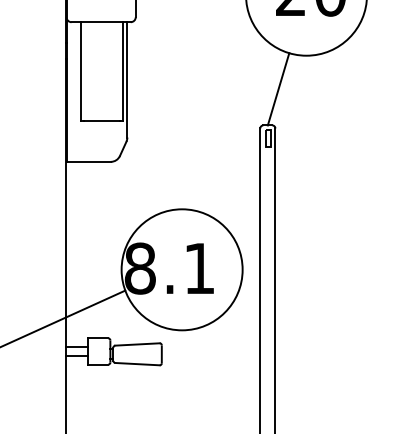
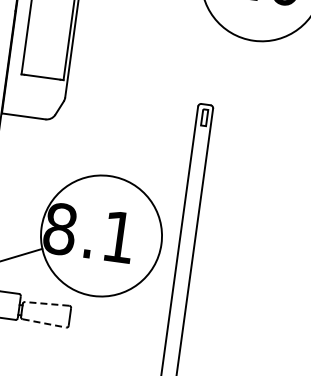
line: (278, 89) -> (221, 70), removed
line: (137, 344) -> (47, 303), solid -> dashed
line: (137, 364) -> (44, 323), solid -> dashed

